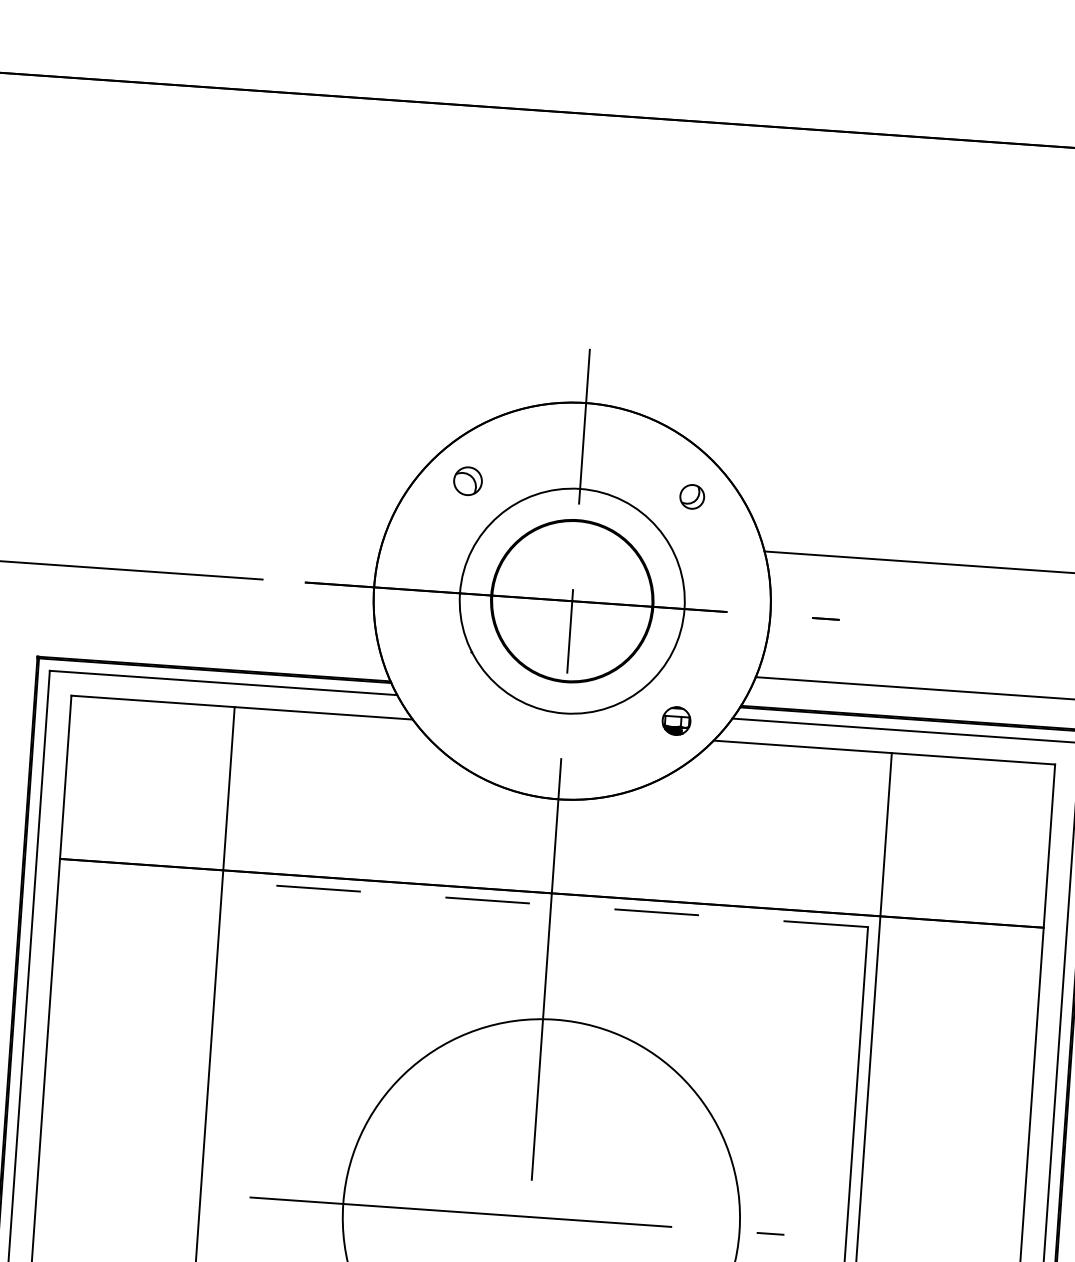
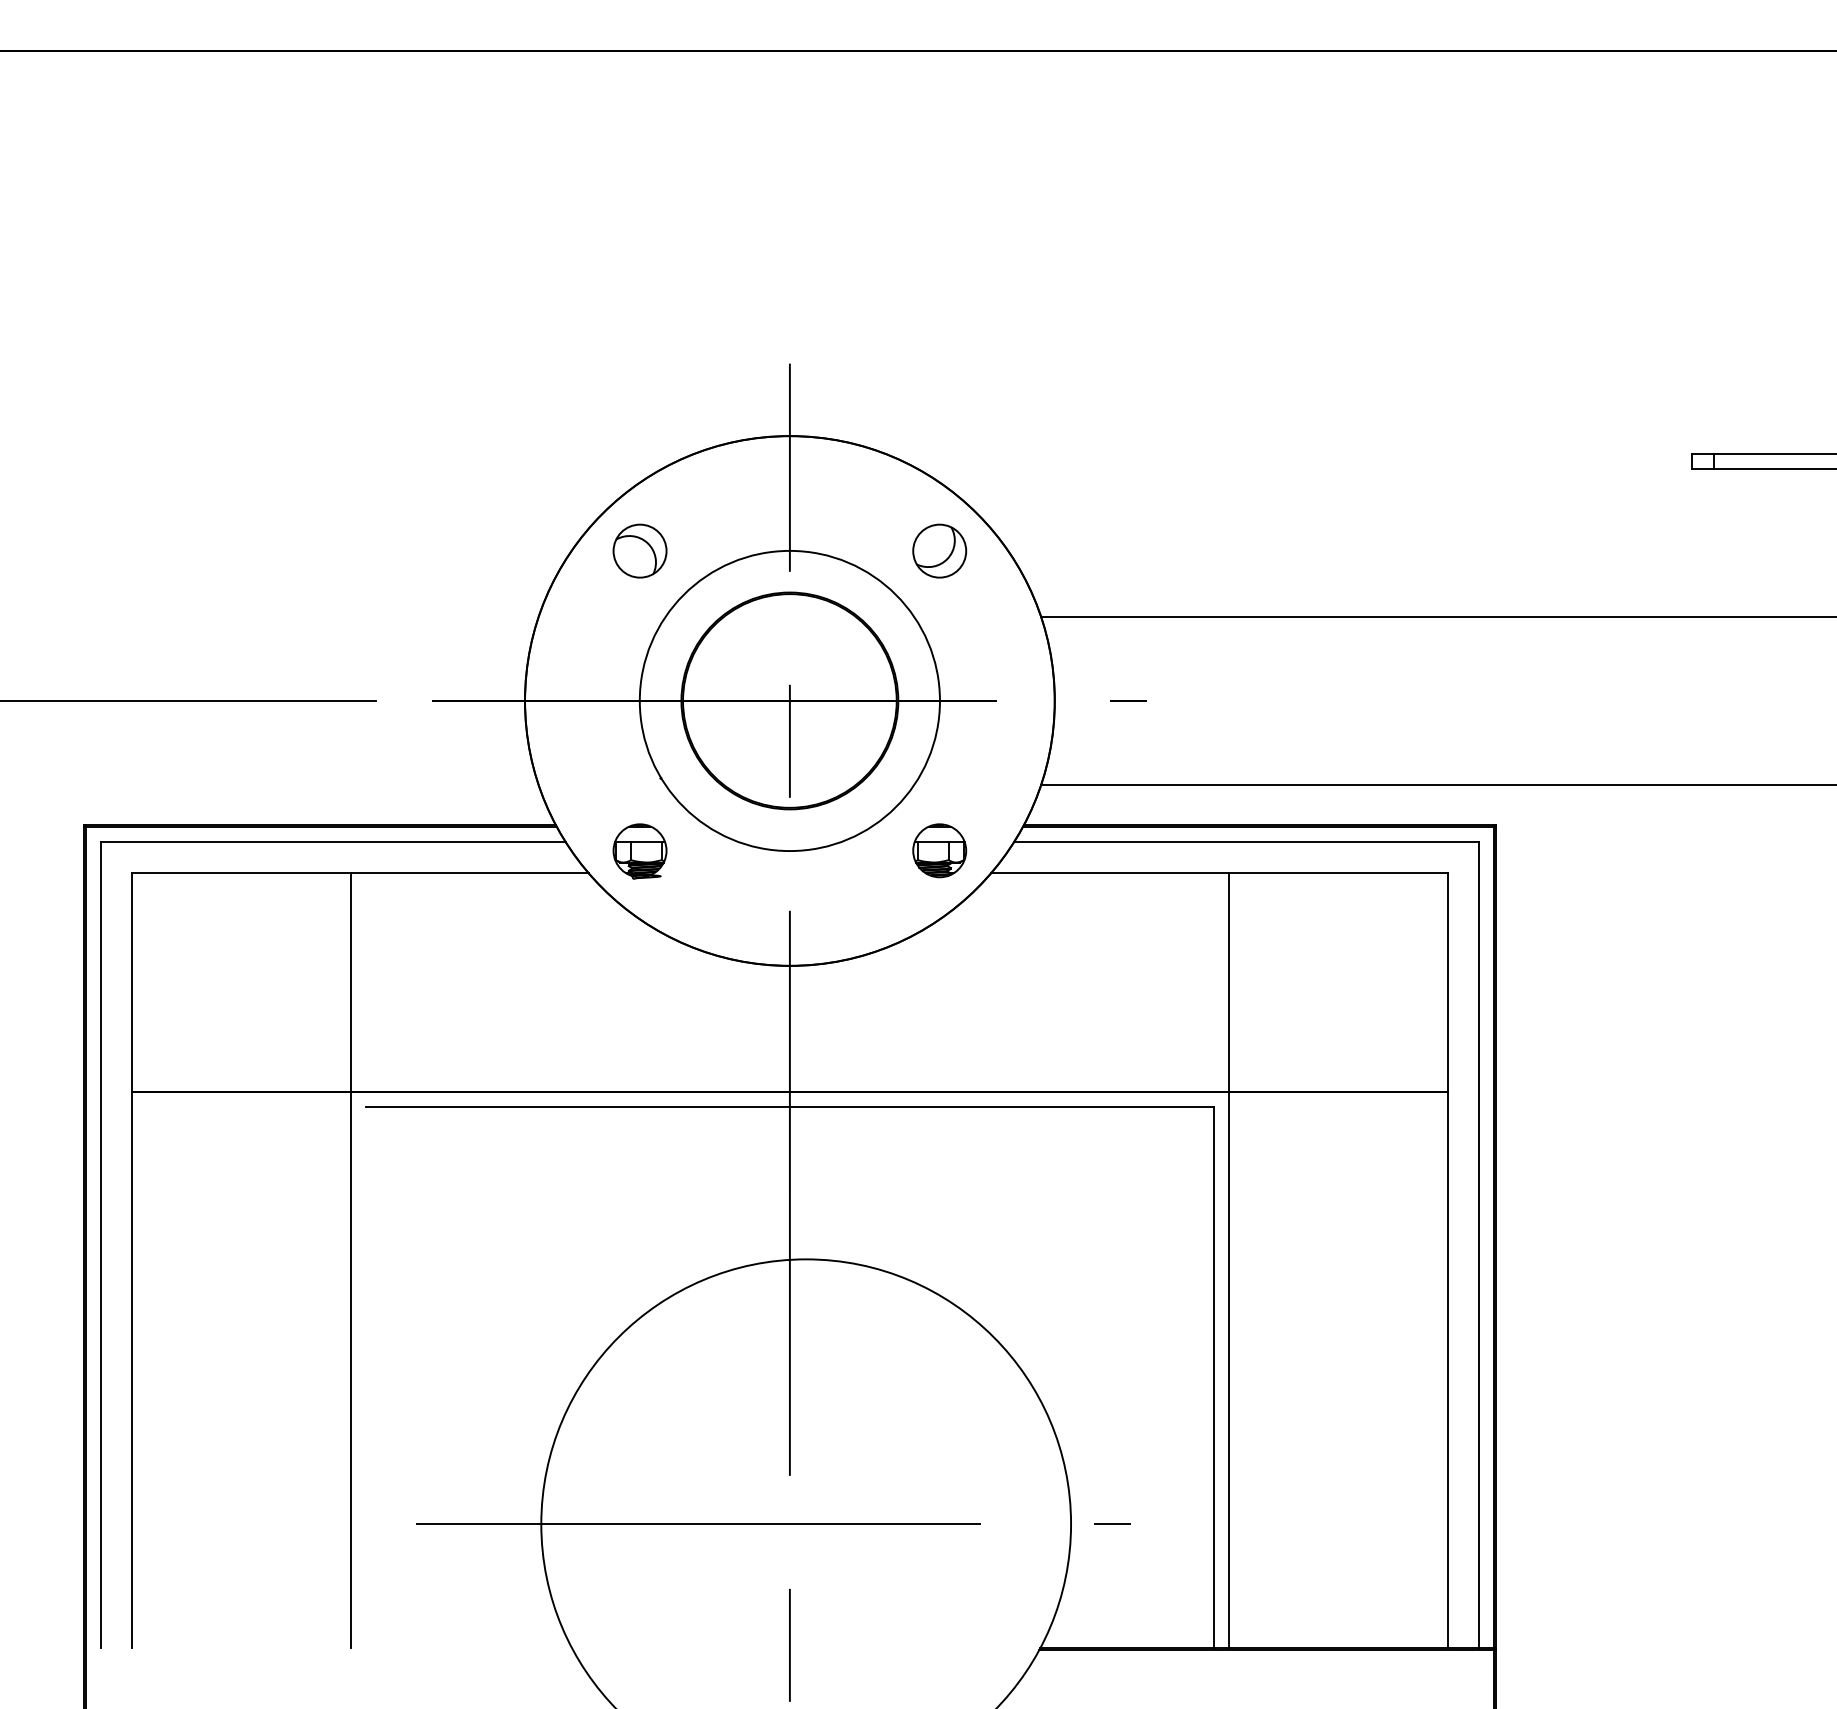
part: (467, 480) -> (639, 550), size x1.43
part: (692, 496) -> (939, 550), size x1.67
part: (451, 705) -> (639, 851), added
part: (676, 720) -> (939, 850), size x1.43
line: (550, 905) -> (789, 1107), dashed -> solid

